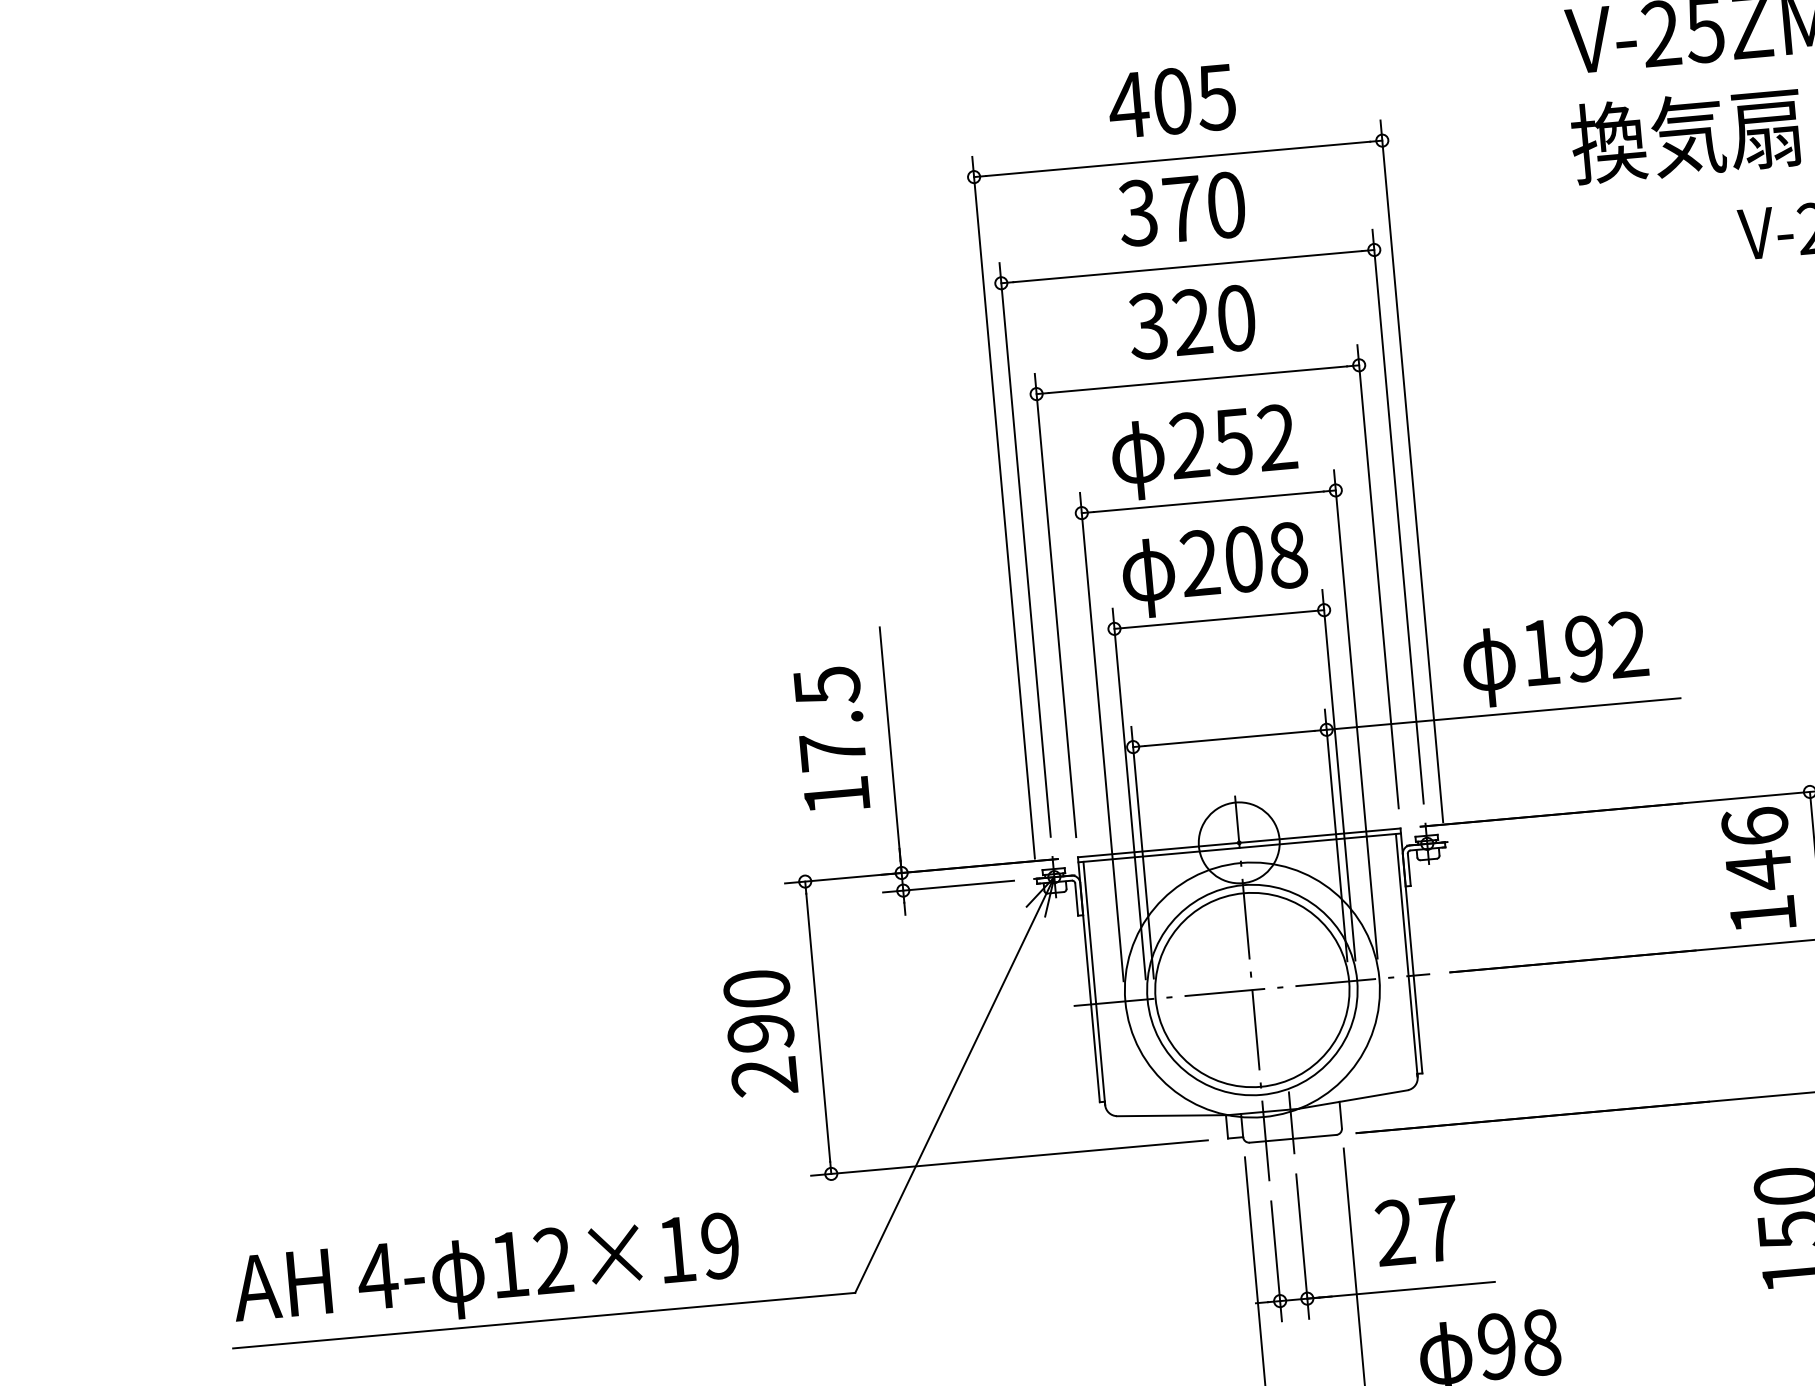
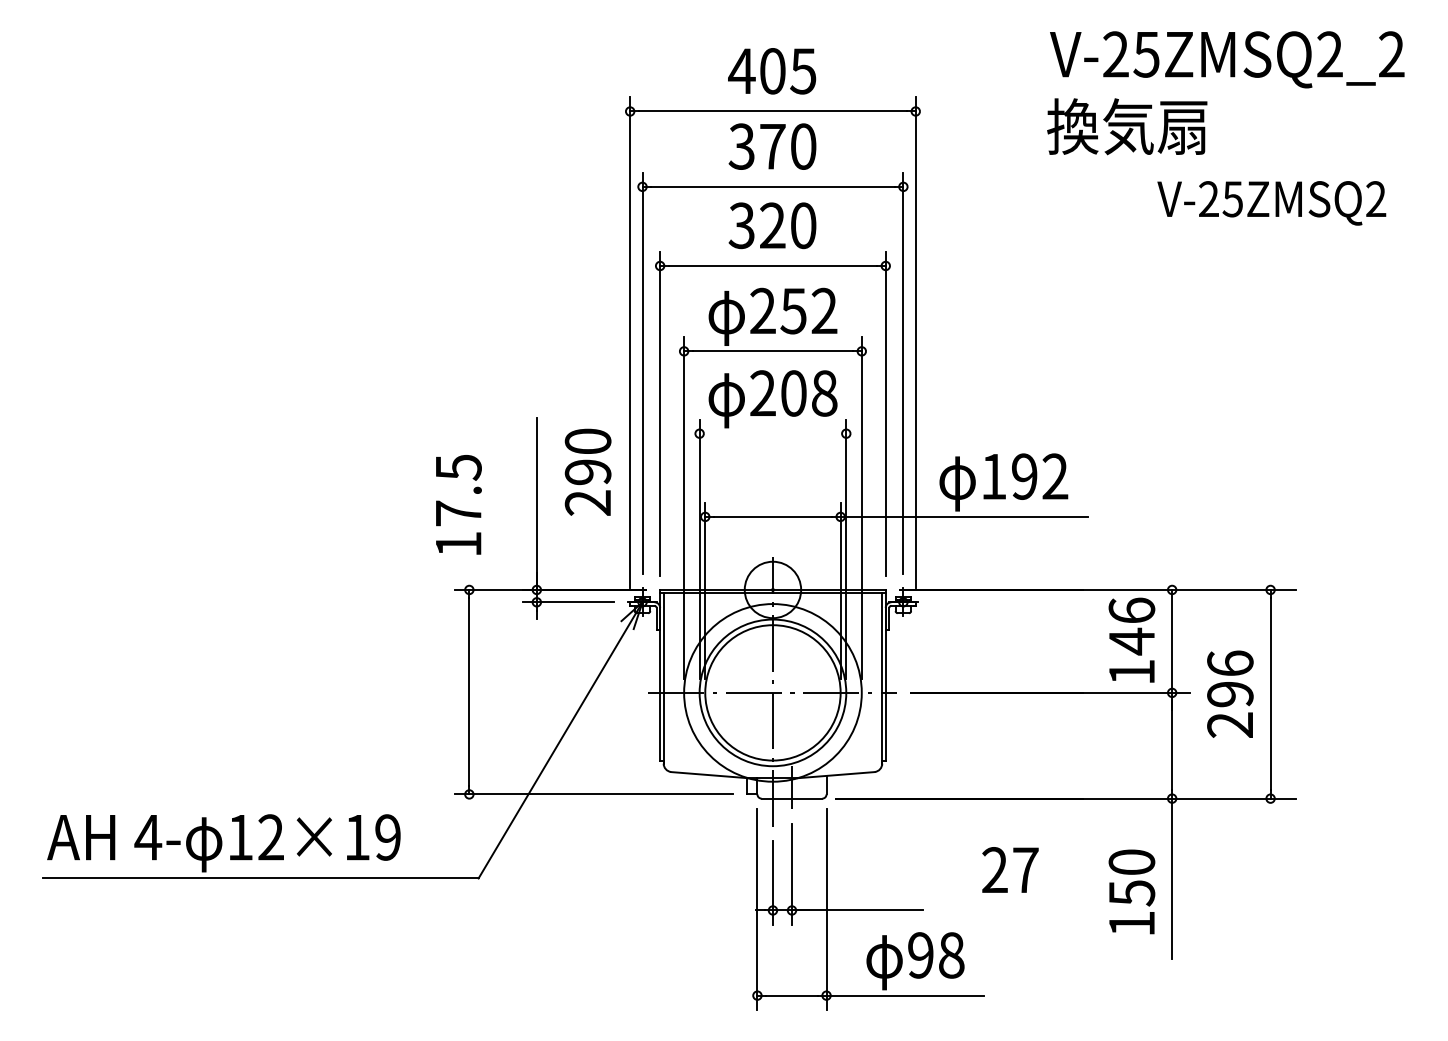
line: (1218, 619) -> (772, 433), removed
text: (831, 738) -> (458, 504), moved
text: (759, 1031) -> (587, 471), moved
text: (1417, 1229) -> (1010, 869), moved

